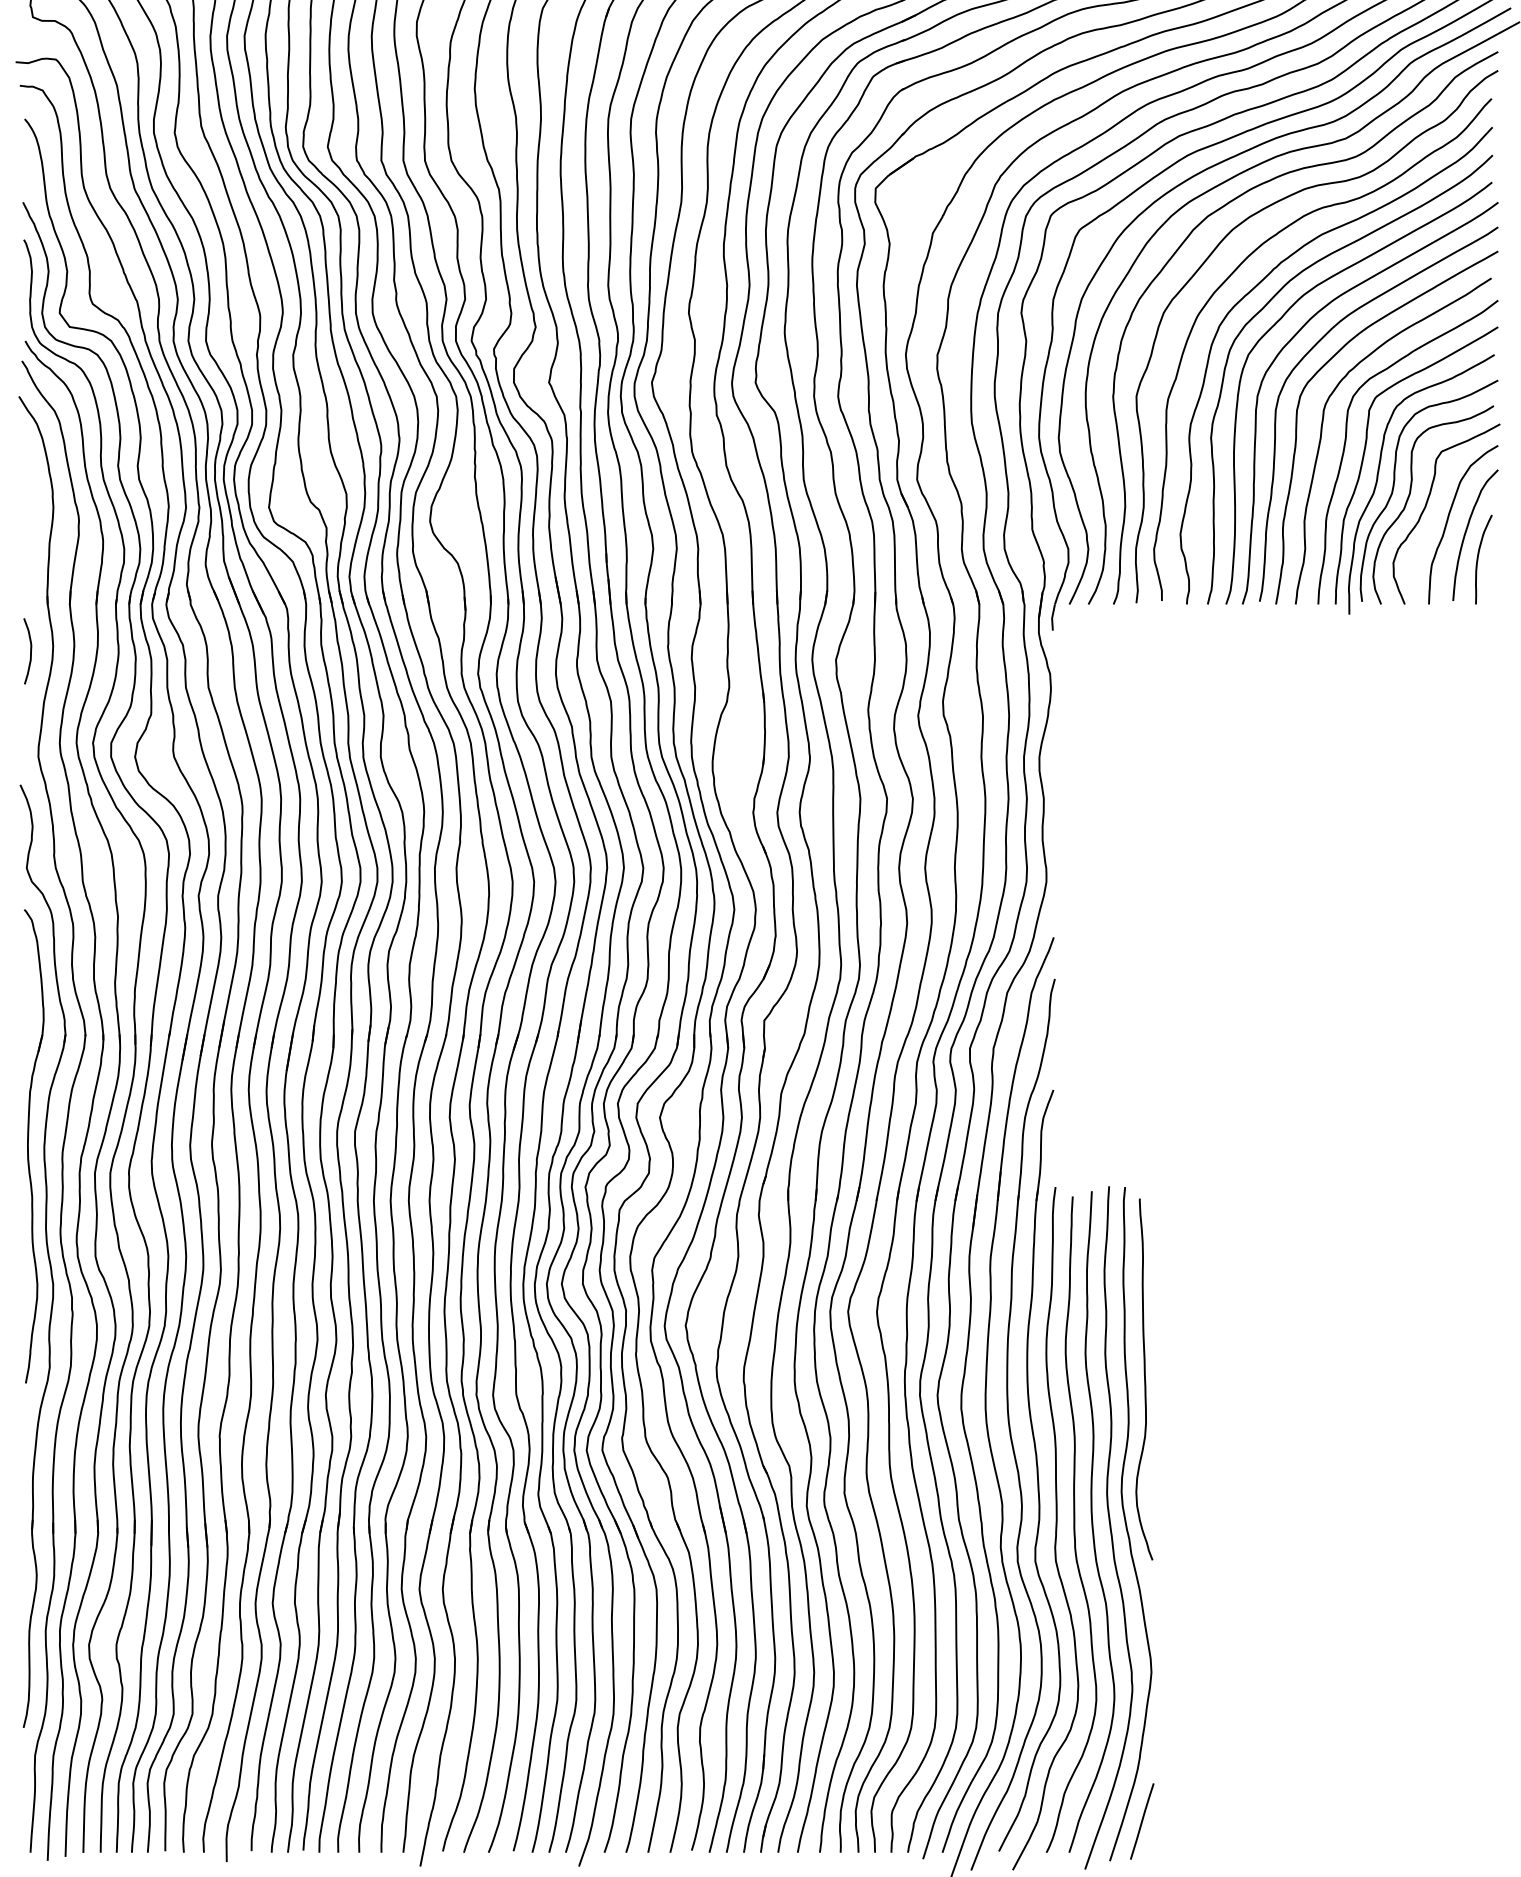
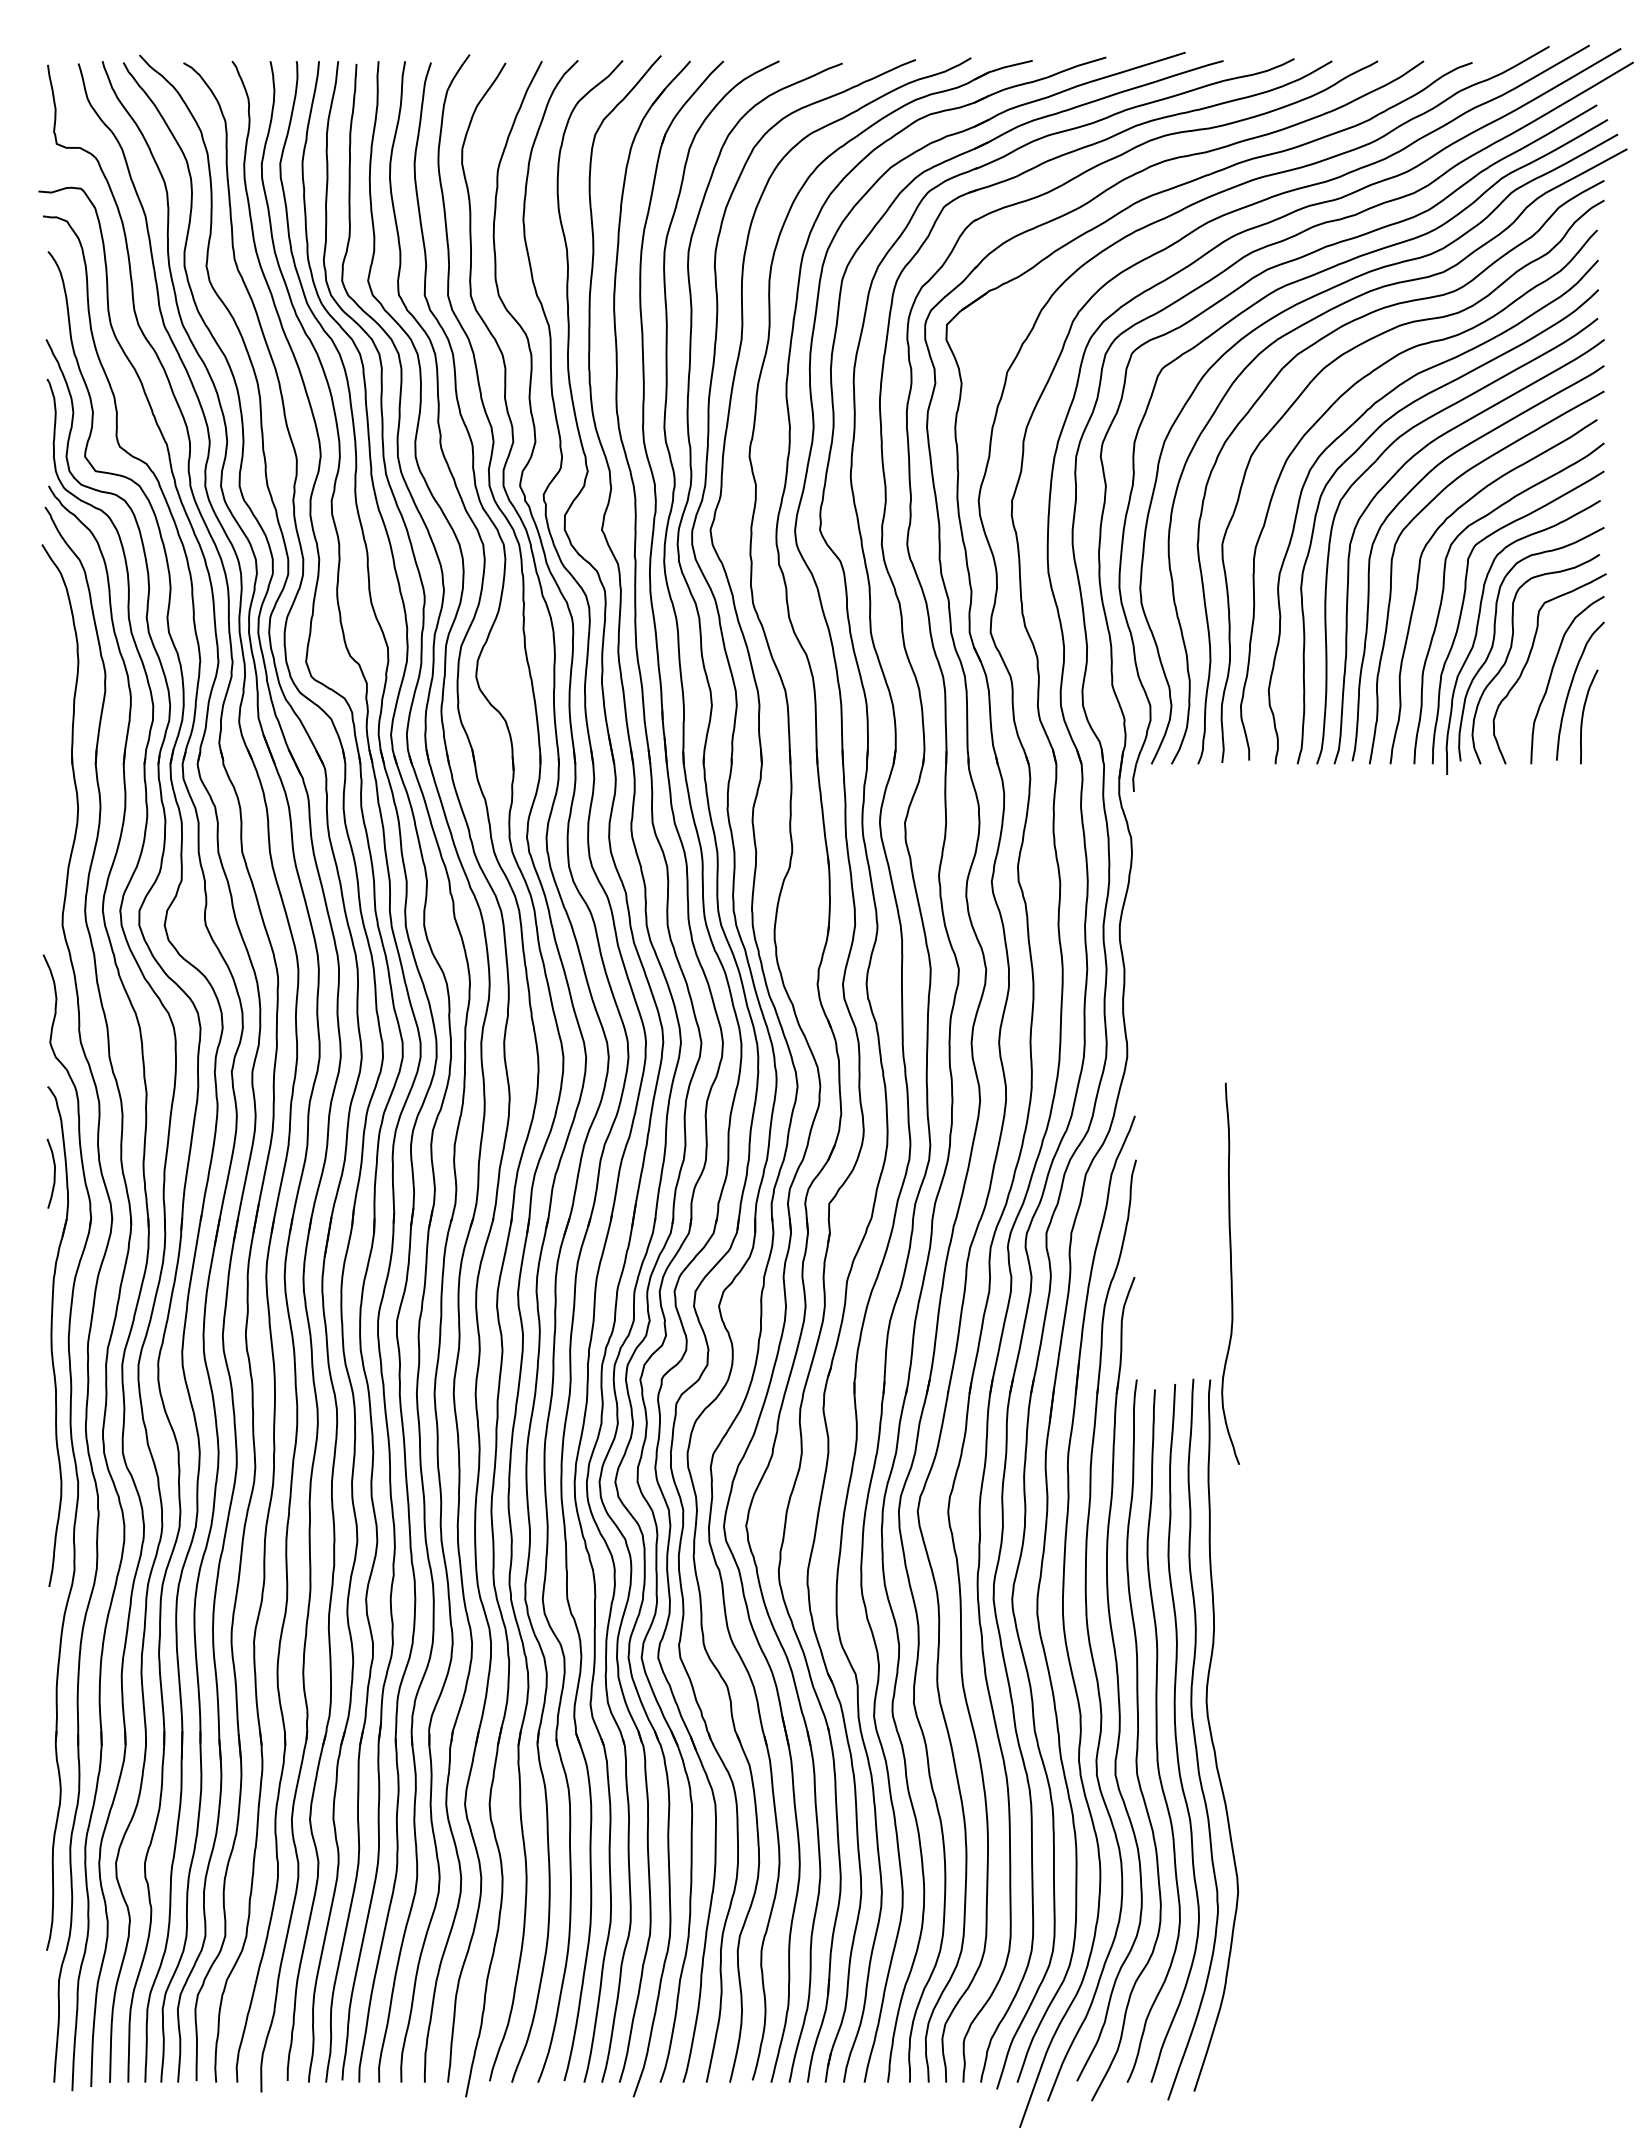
curve: (29, 651) -> (53, 1173), moved
curve: (1144, 1379) -> (1230, 1273), moved
line: (1142, 1821) -> (1228, 2049), removed

